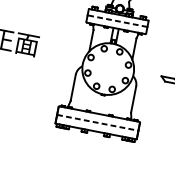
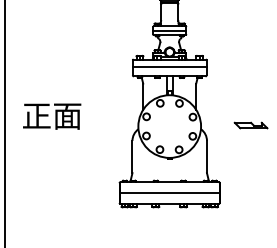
line: (117, 21) -> (169, 67), dashed -> solid
line: (98, 122) -> (170, 192), dashed -> solid

